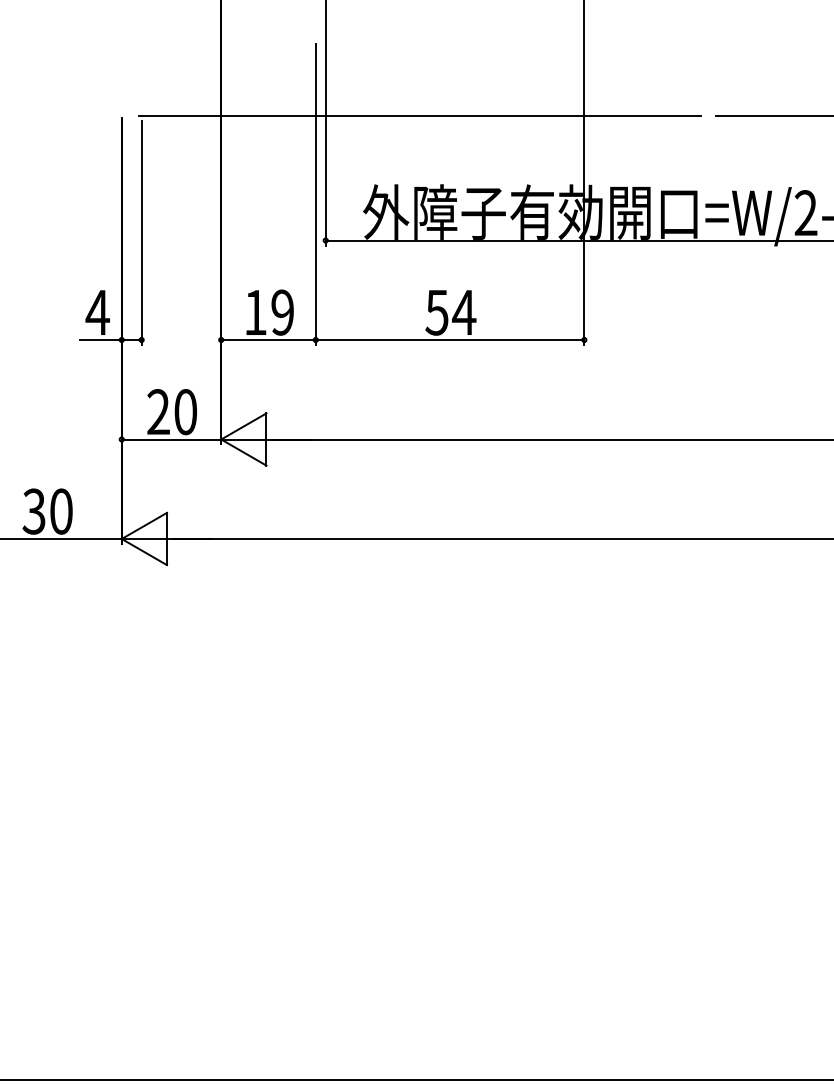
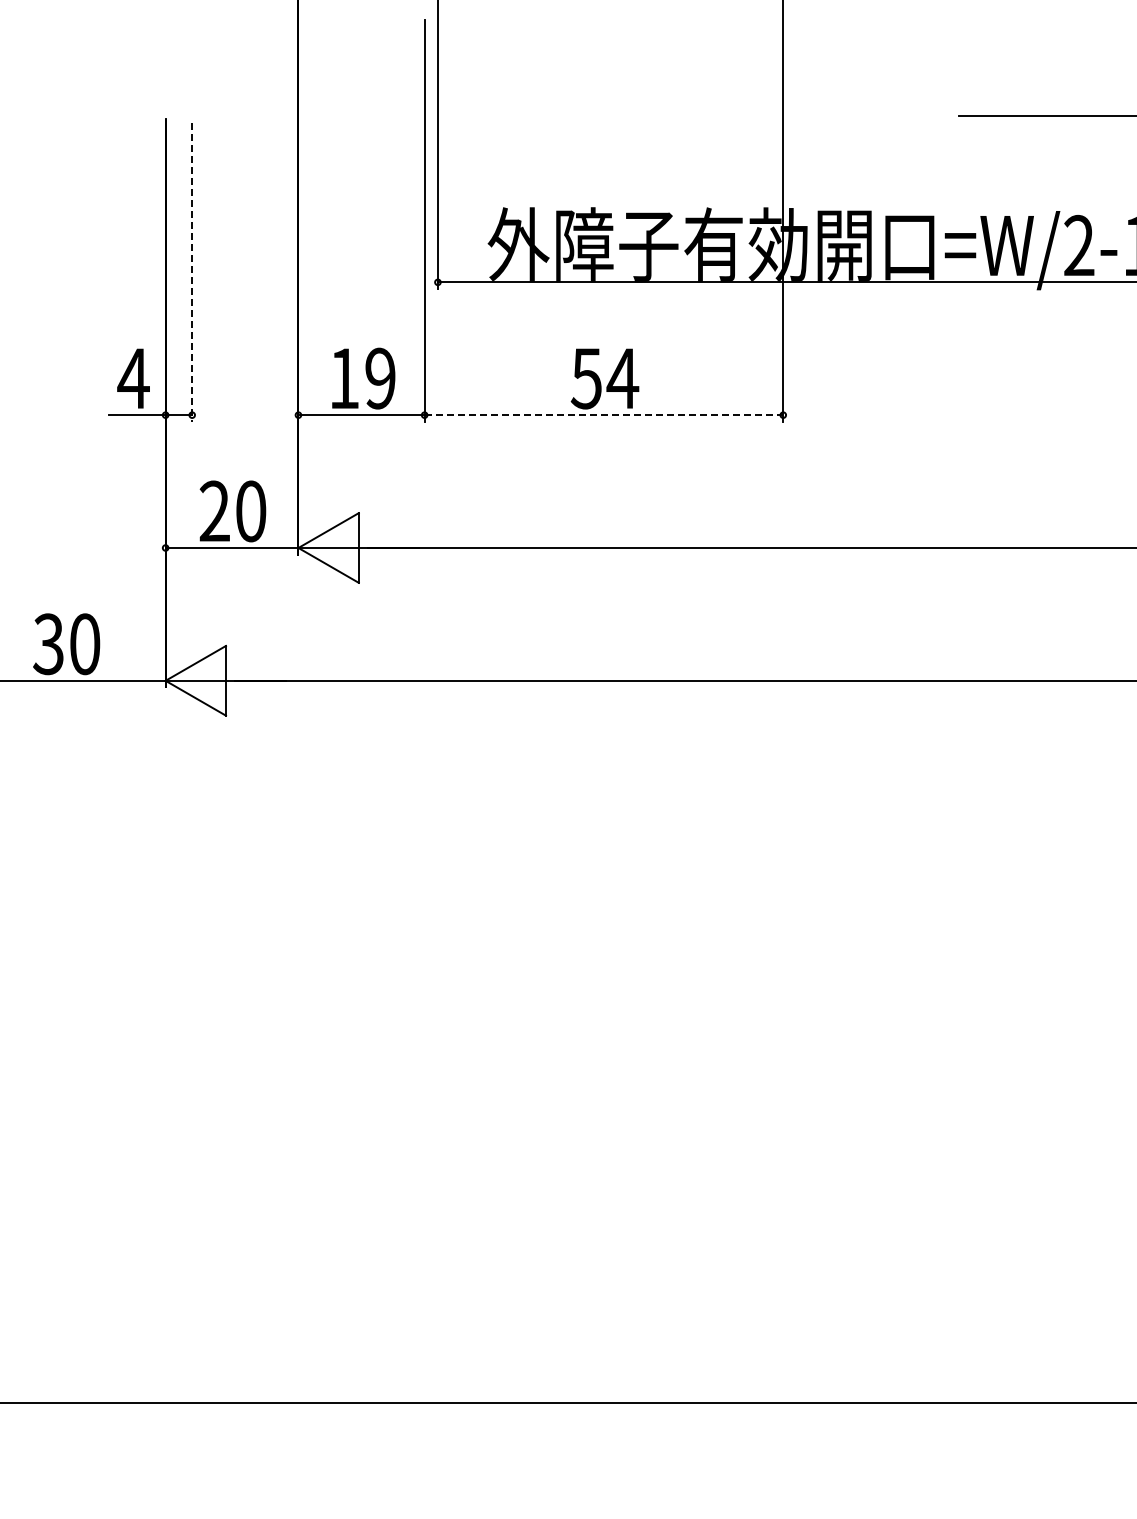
line: (419, 116) -> (563, 116), removed
line: (141, 233) -> (192, 272), solid -> dashed
line: (450, 340) -> (604, 415), solid -> dashed

